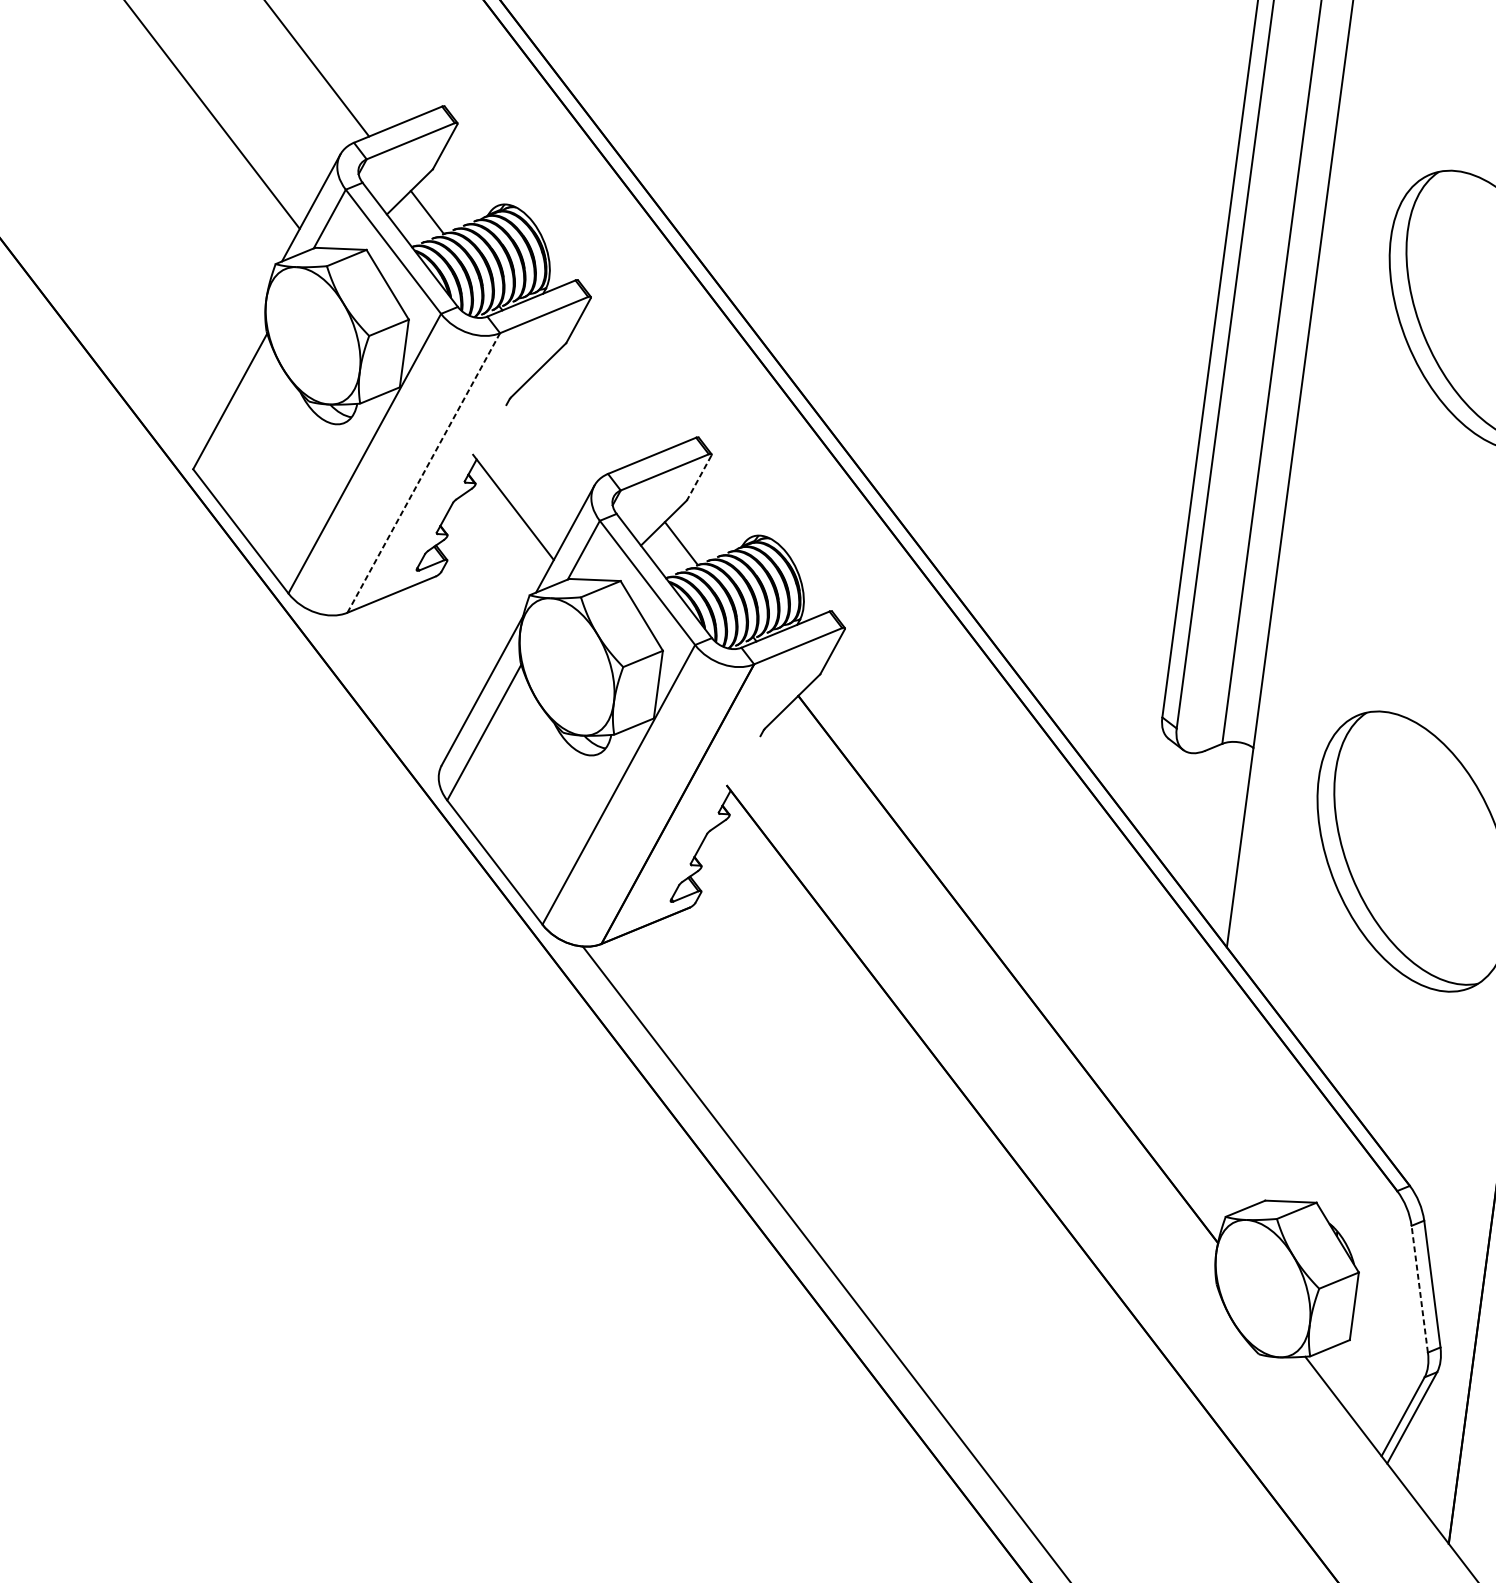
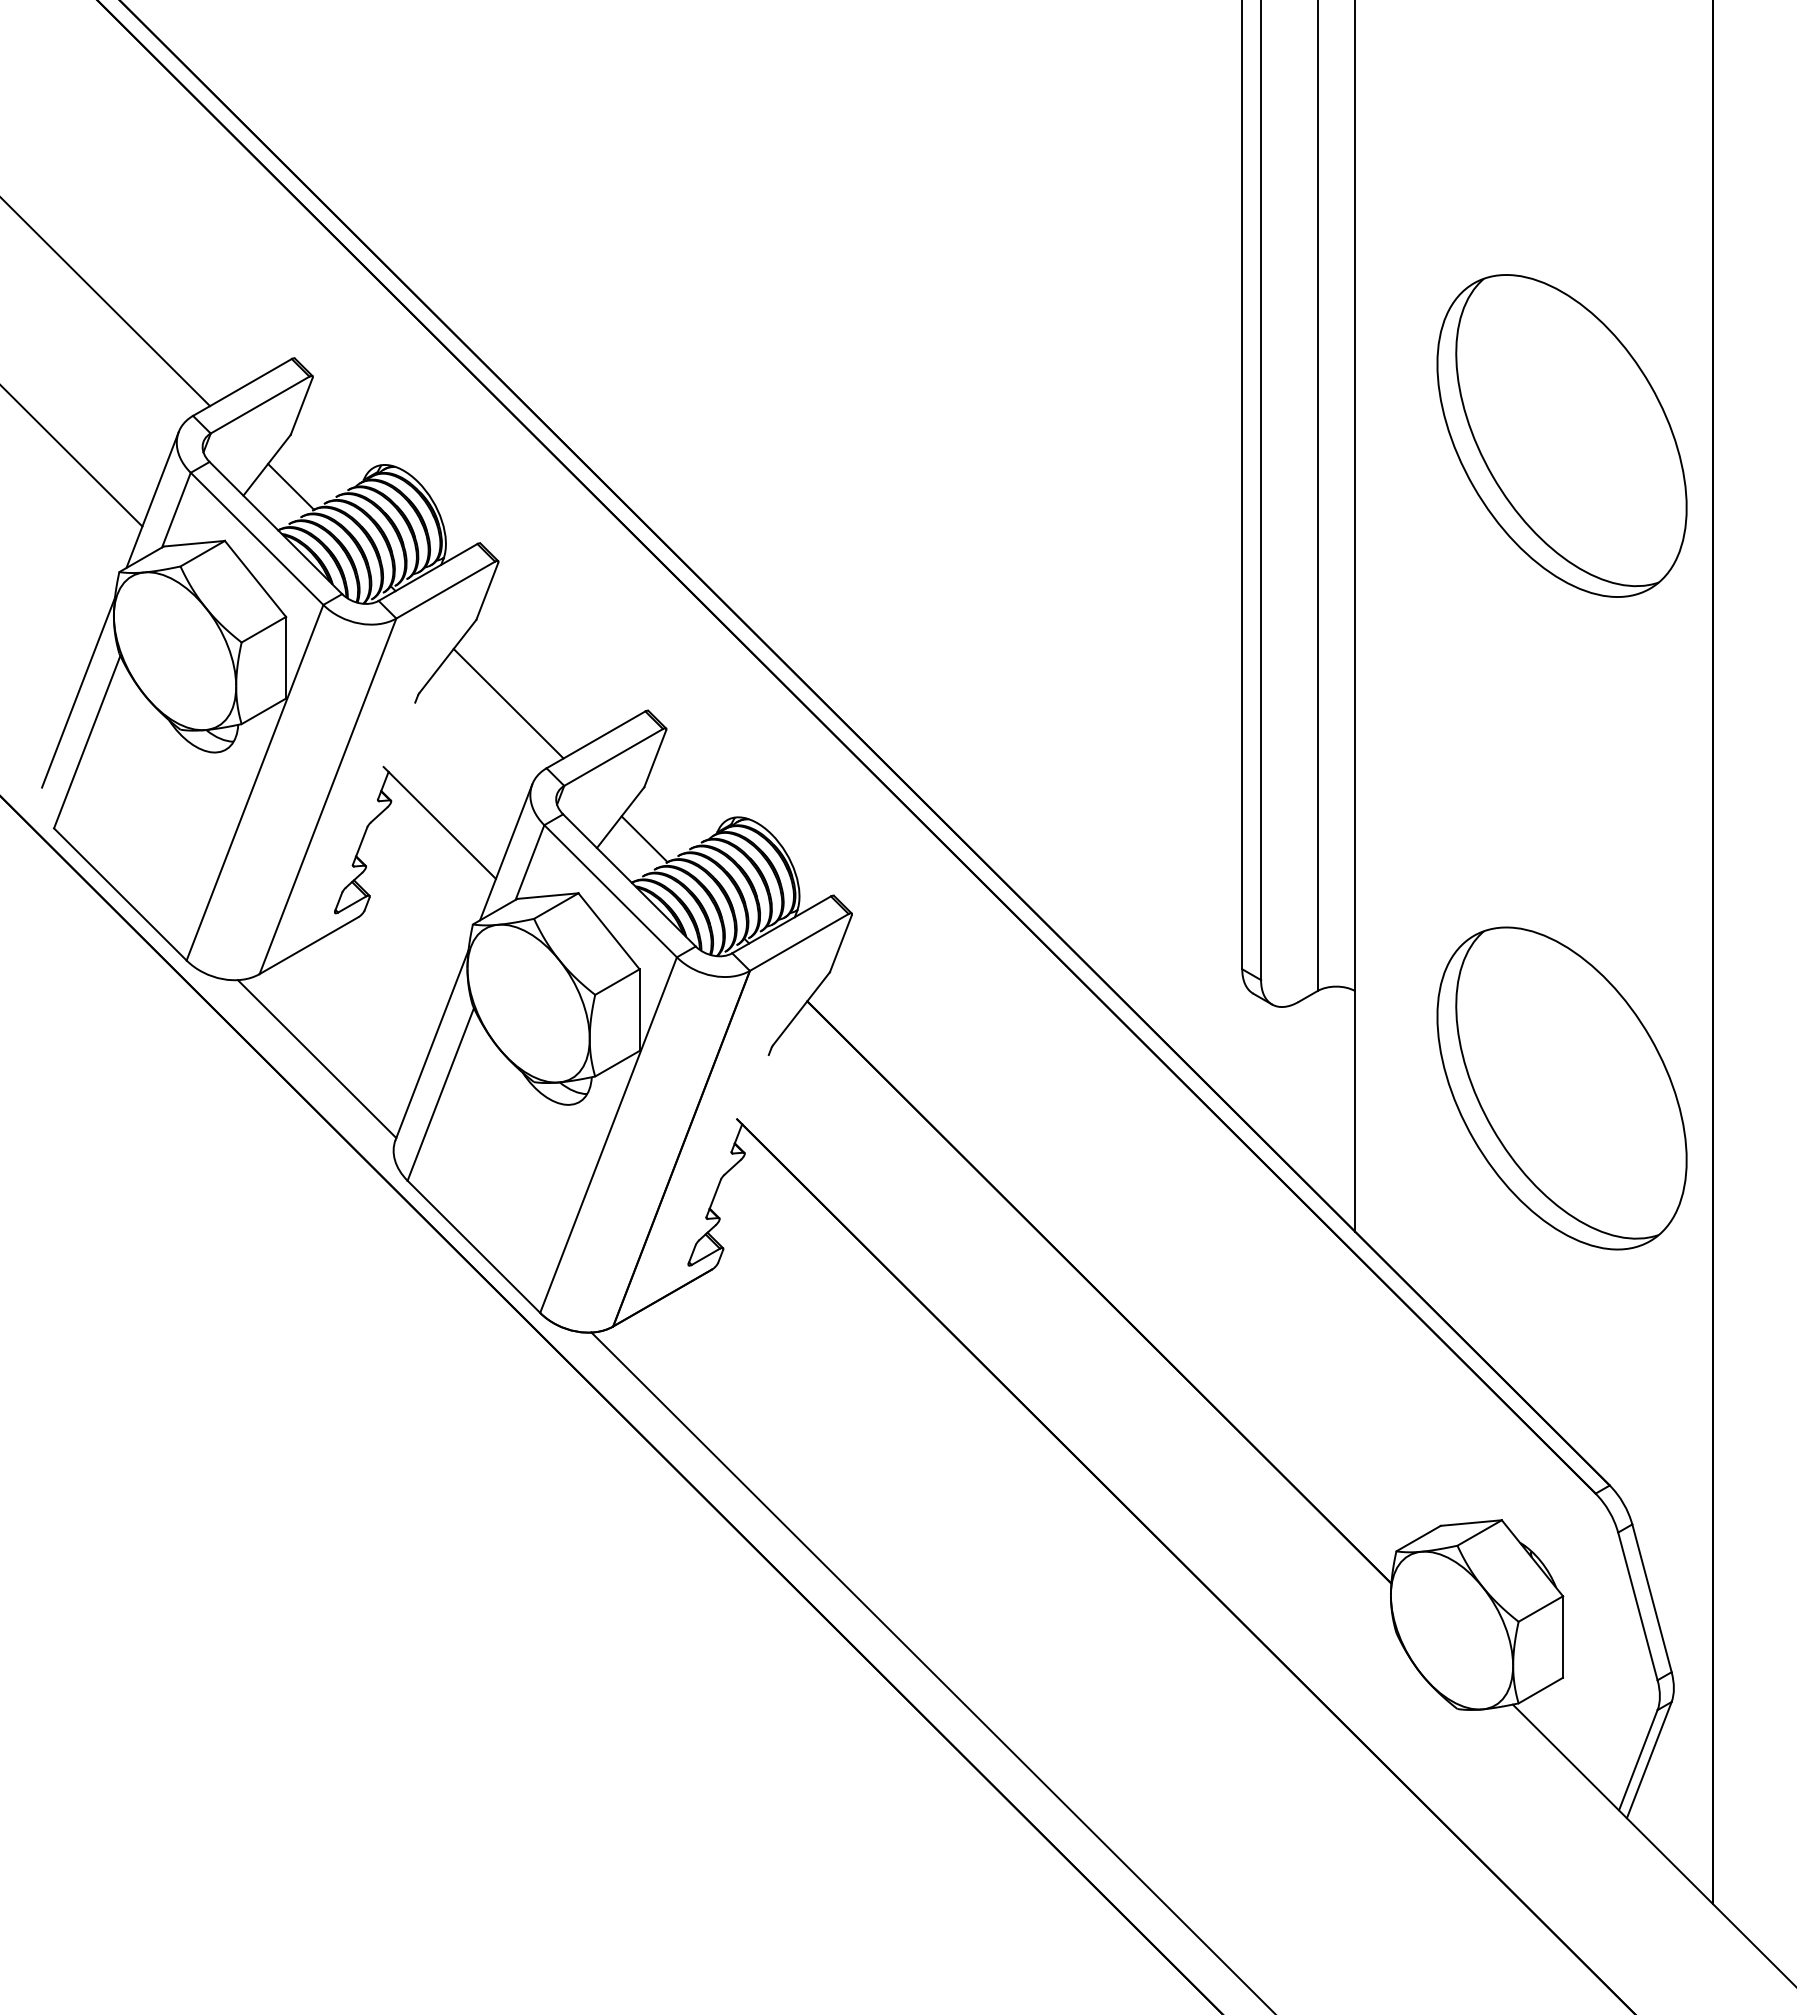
line: (228, 359) -> (78, 692), added
line: (583, 416) -> (508, 703), added
line: (424, 472) -> (328, 795), dashed -> solid
line: (699, 478) -> (655, 759), dashed -> solid
line: (385, 689) -> (316, 1059), added
line: (1419, 1288) -> (1637, 1605), dashed -> solid

